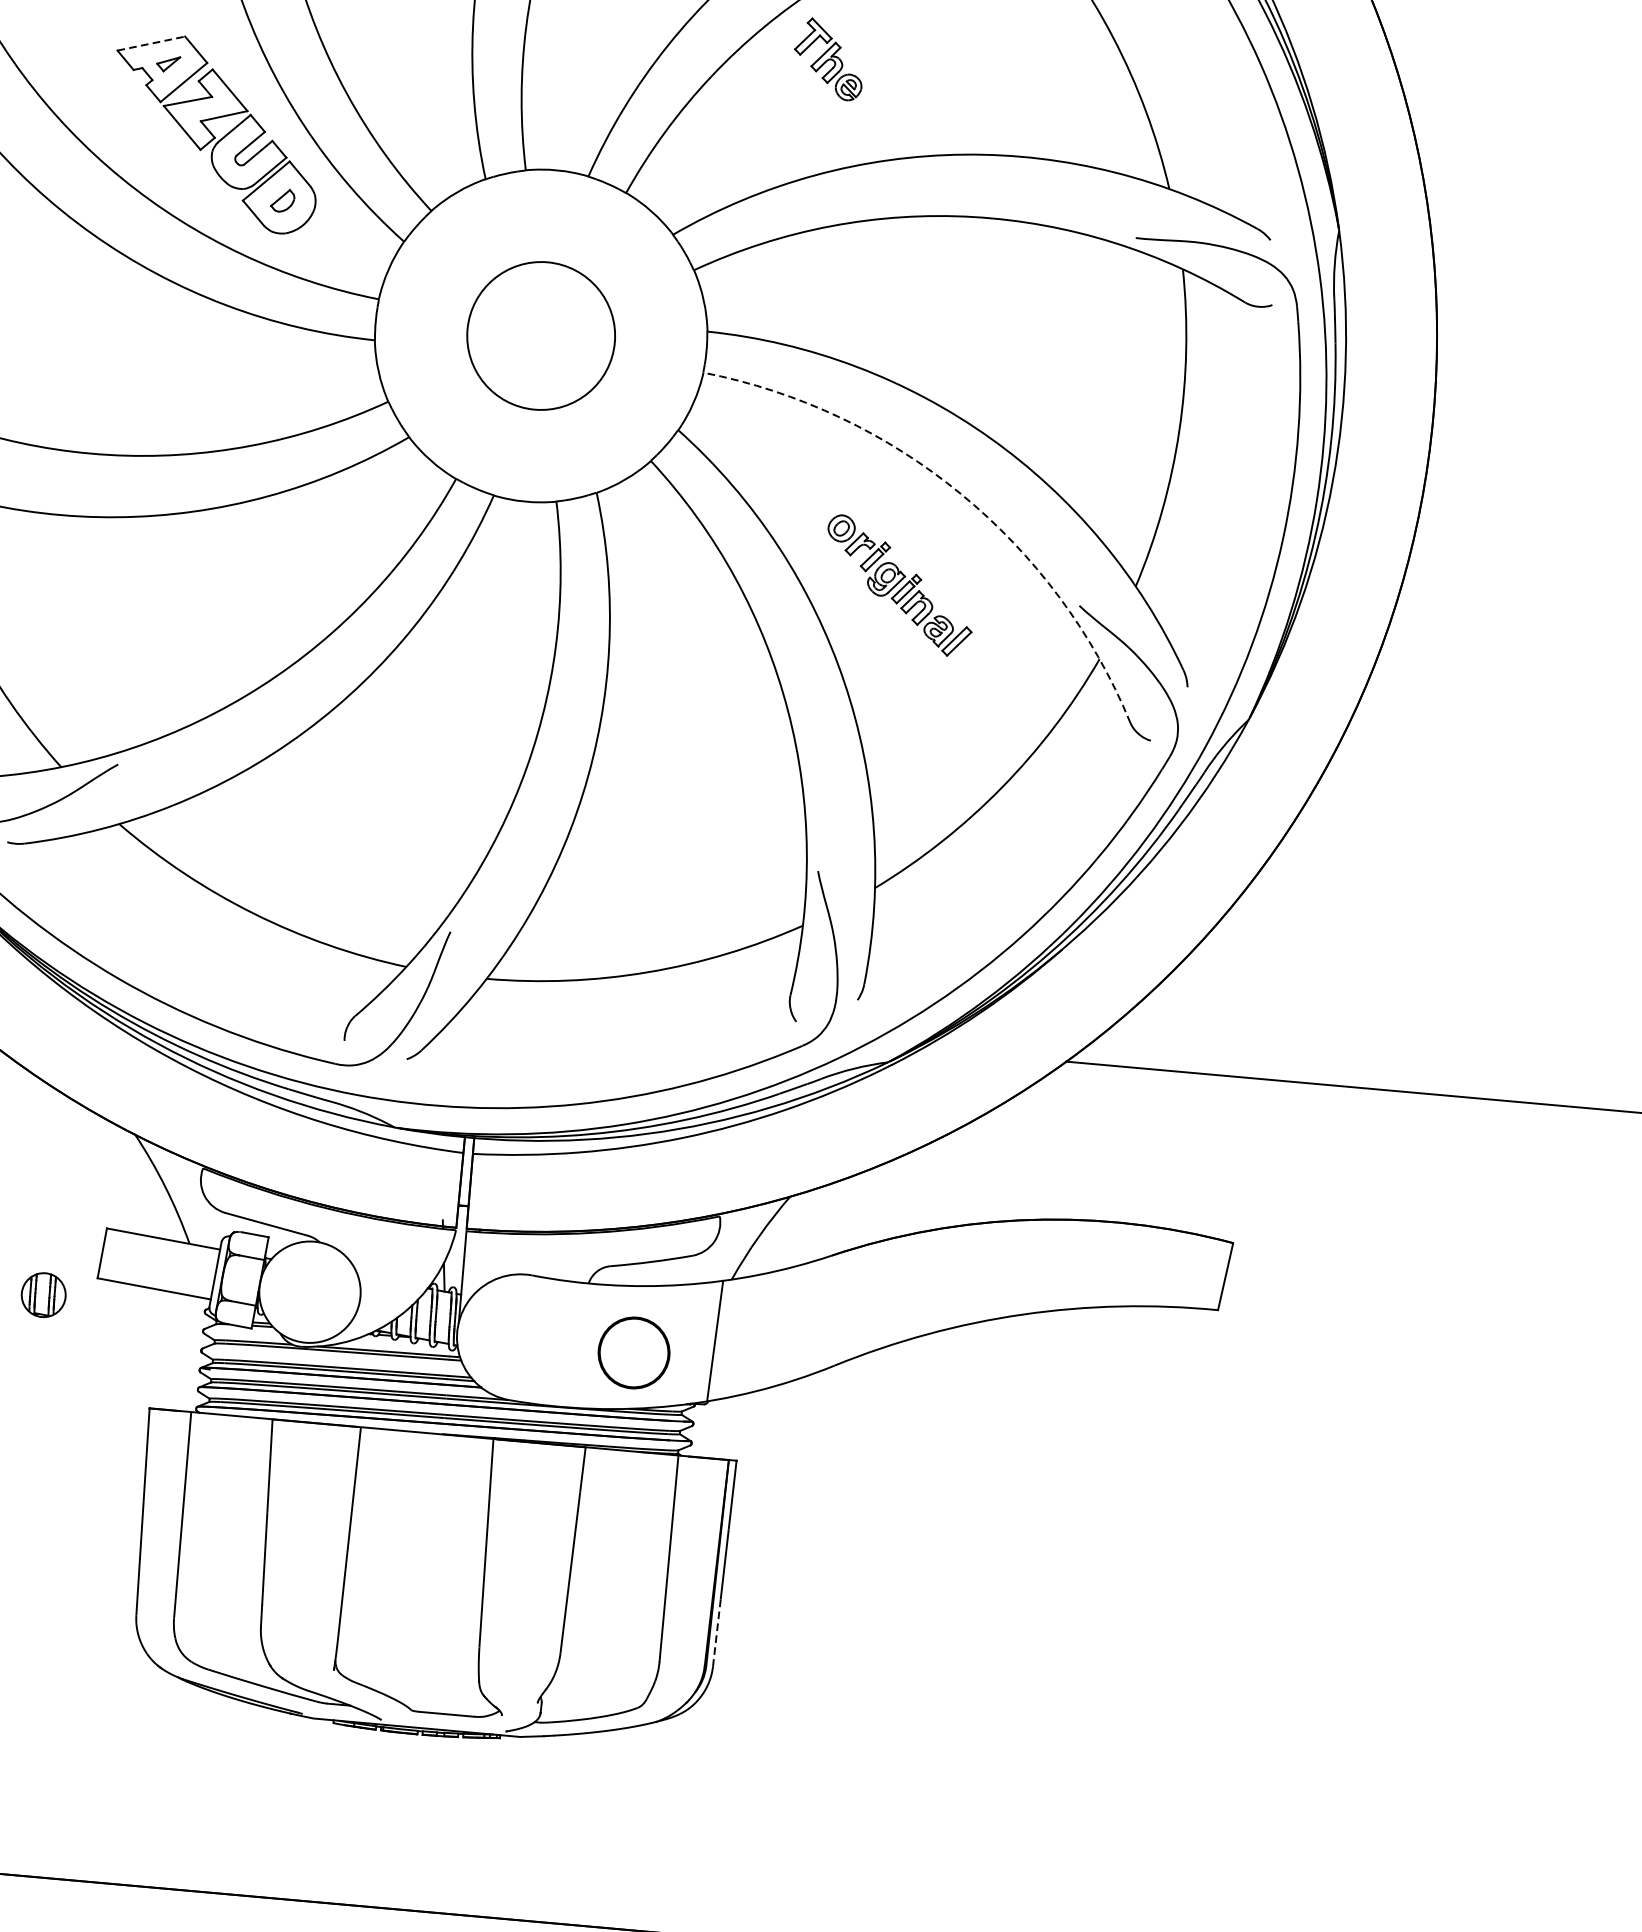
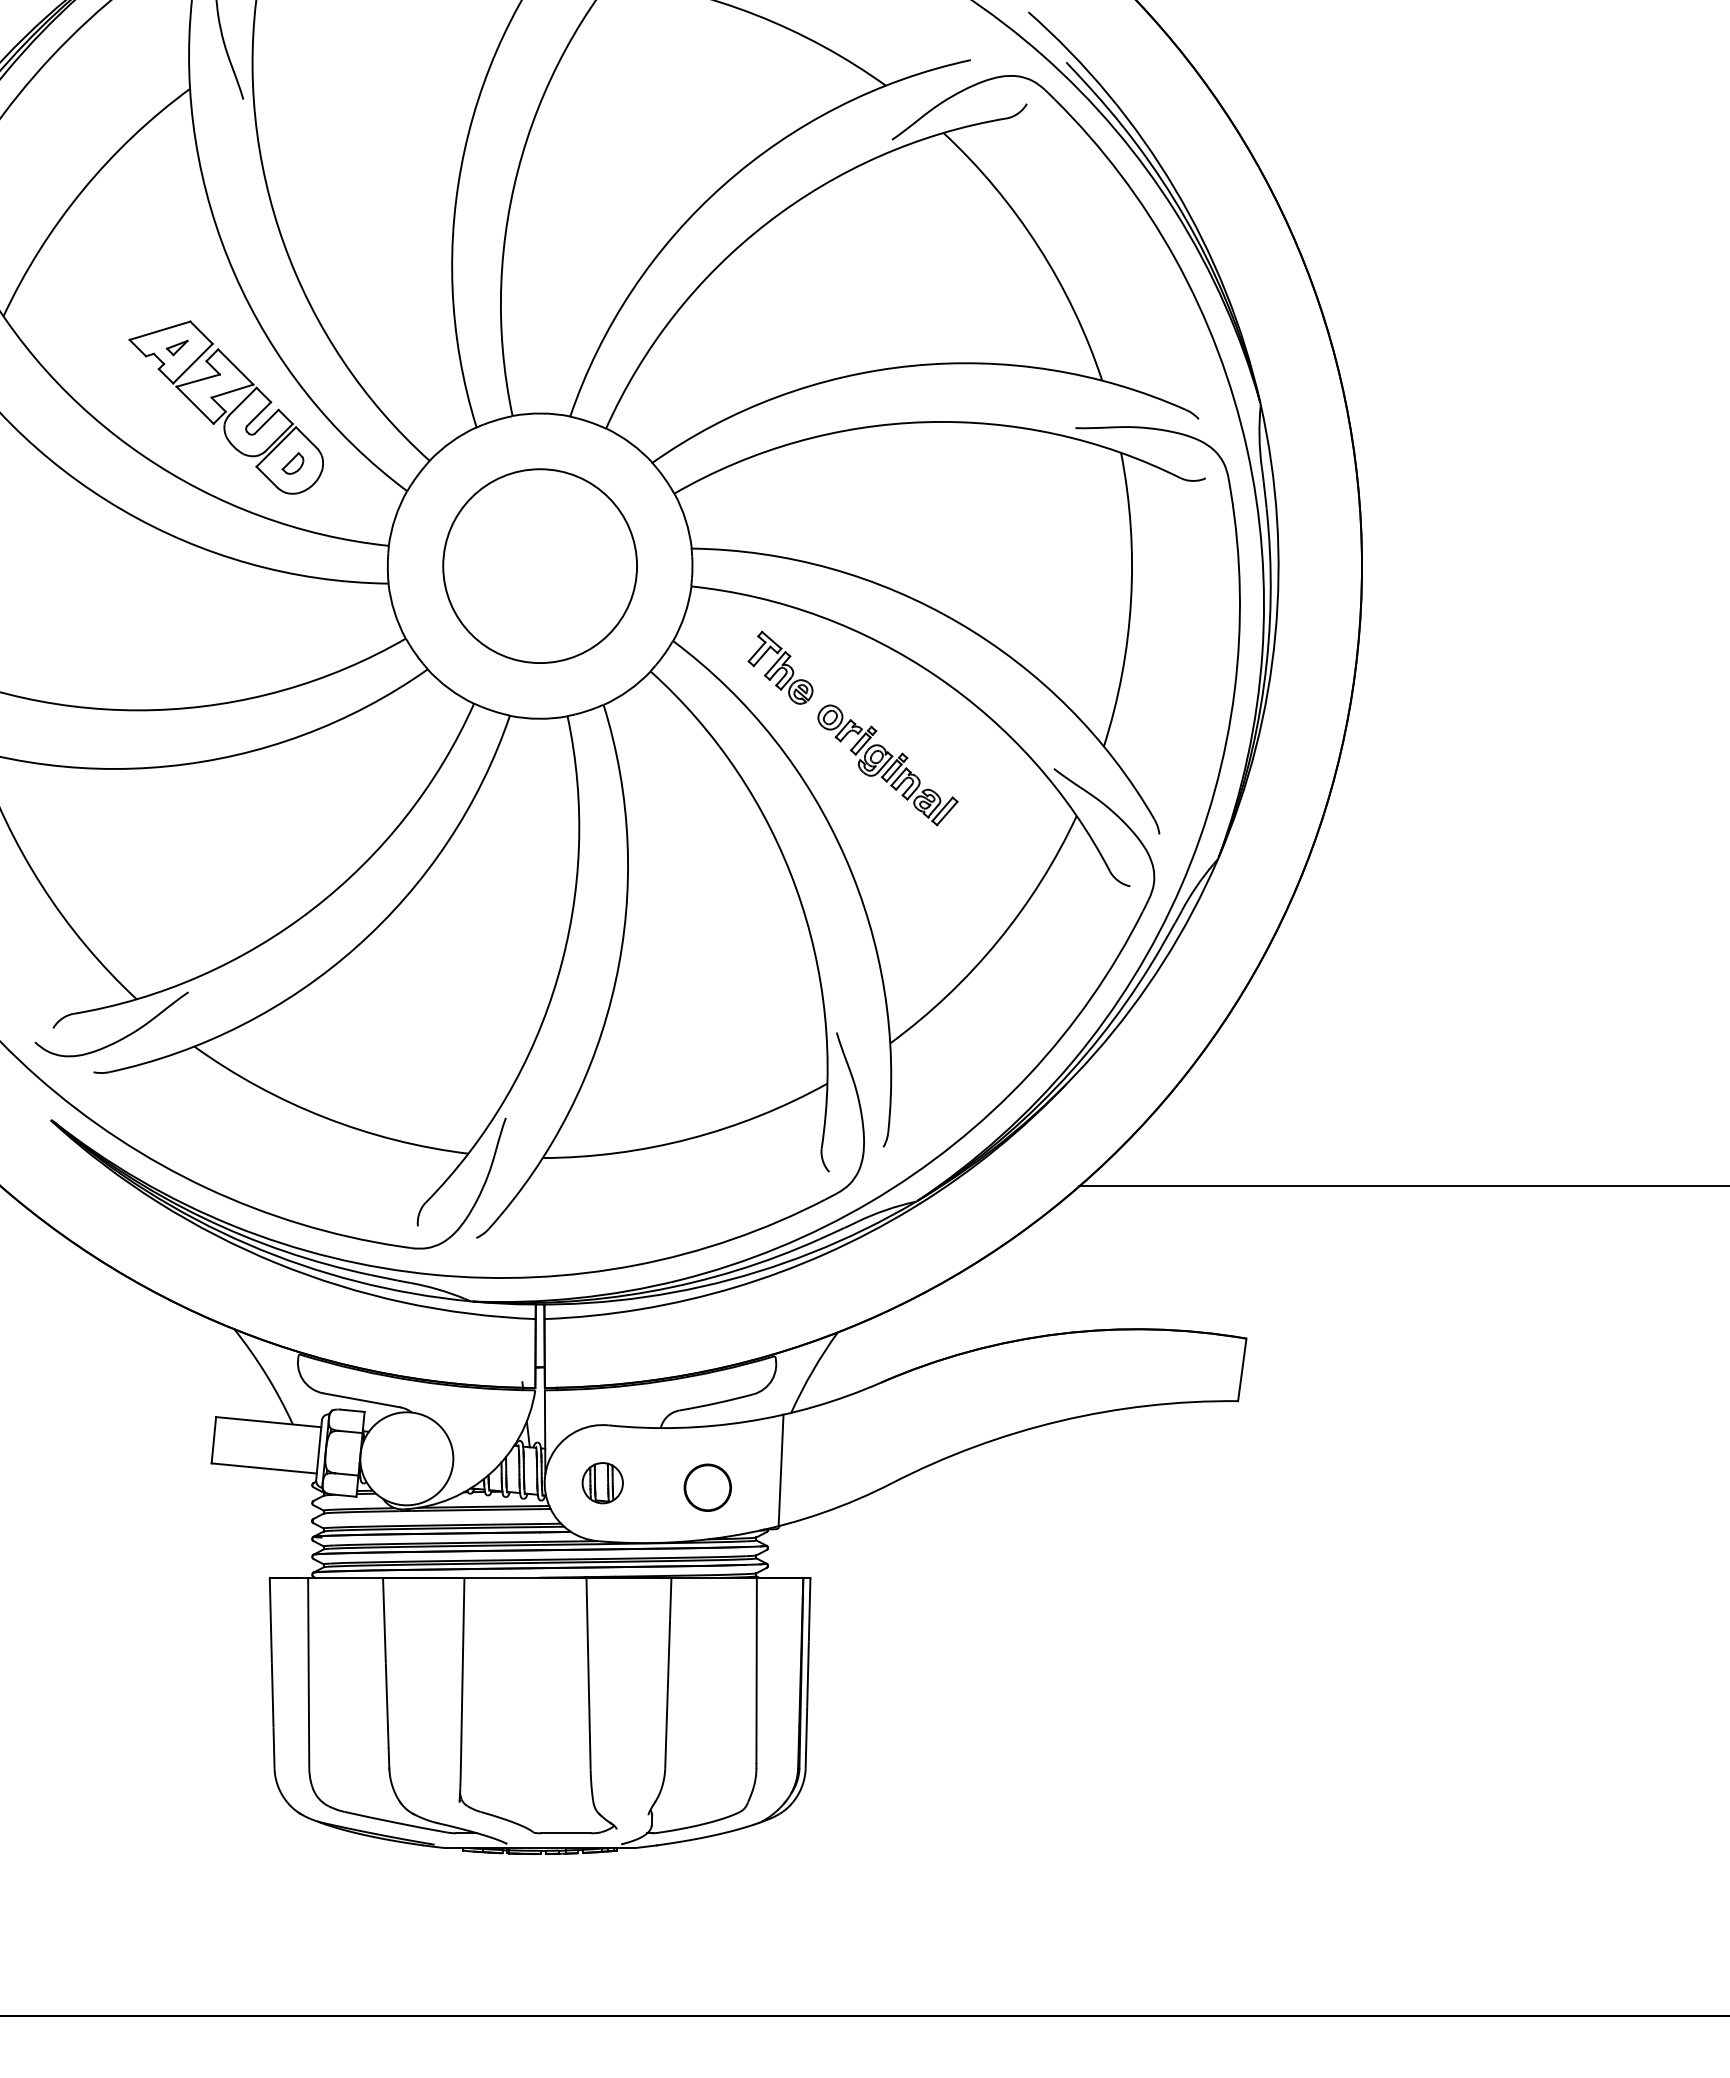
line: (151, 43) -> (160, 330), dashed -> solid
part: (828, 58) -> (780, 667), moved
circle: (541, 336) -> (540, 566), size x1.43
arc: (960, 494) -> (936, 676), dashed -> solid
part: (43, 1295) -> (602, 1483), moved
circle: (633, 1352) -> (707, 1487), size x0.71
line: (716, 1633) -> (806, 1737), dashed -> solid

